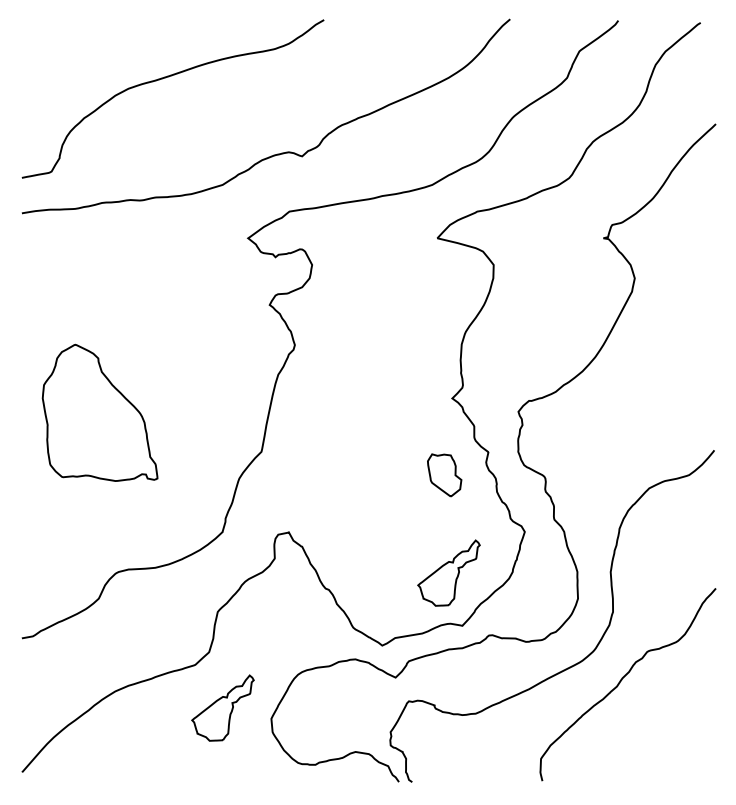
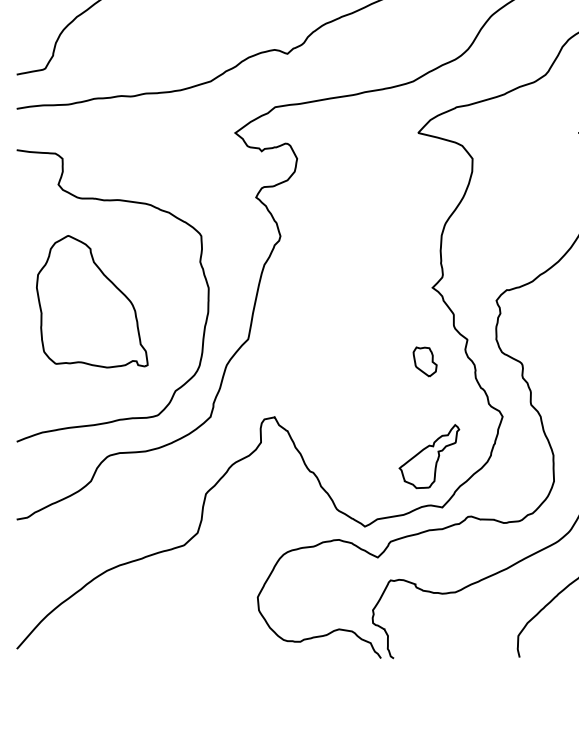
curve: (211, 374) -> (199, 264), added
part: (444, 474) -> (425, 361), size x0.71
part: (222, 707) -> (210, 586), removed

